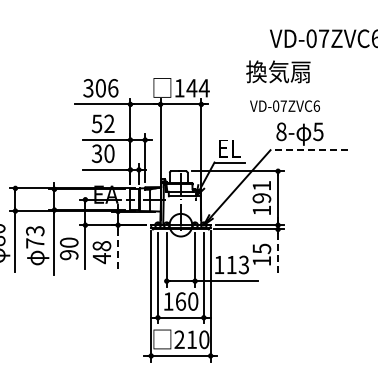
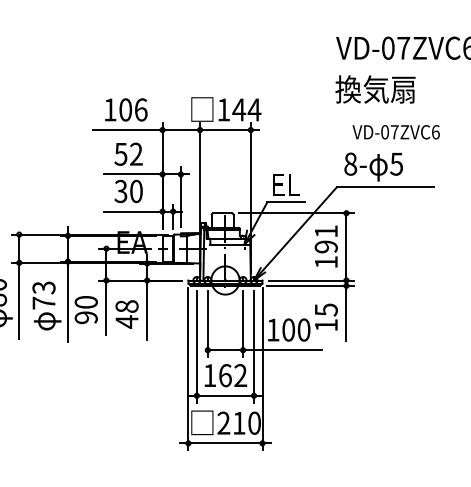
text: (278, 71) -> (375, 89), moved
text: (88, 88) -> (110, 110), 306 -> 106
text: (284, 105) -> (395, 131), moved
line: (309, 150) -> (385, 187), dashed -> solid
line: (118, 250) -> (147, 312), dashed -> solid
line: (278, 253) -> (346, 315), dashed -> solid
text: (237, 264) -> (295, 329), 113 -> 100
text: (193, 301) -> (241, 375), 160 -> 162

